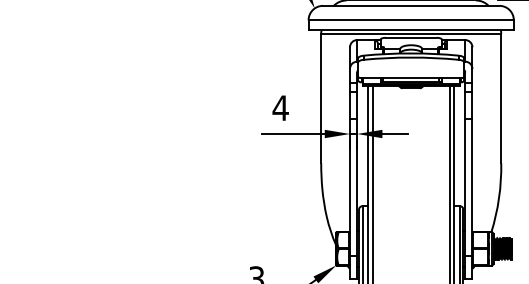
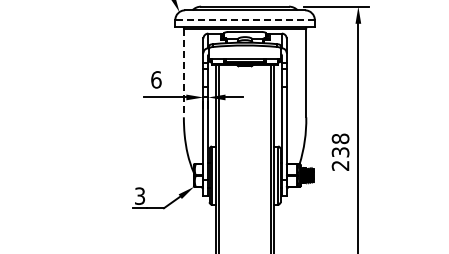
line: (411, 20) -> (245, 20), solid -> dashed
line: (320, 98) -> (183, 73), solid -> dashed
text: (279, 107) -> (155, 79), 4 -> 6

